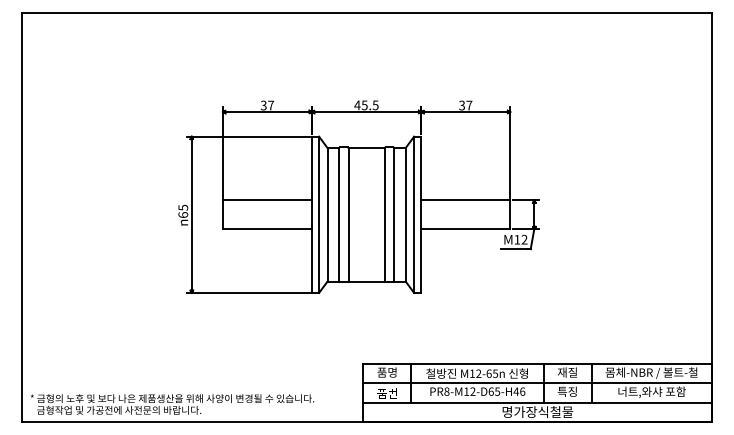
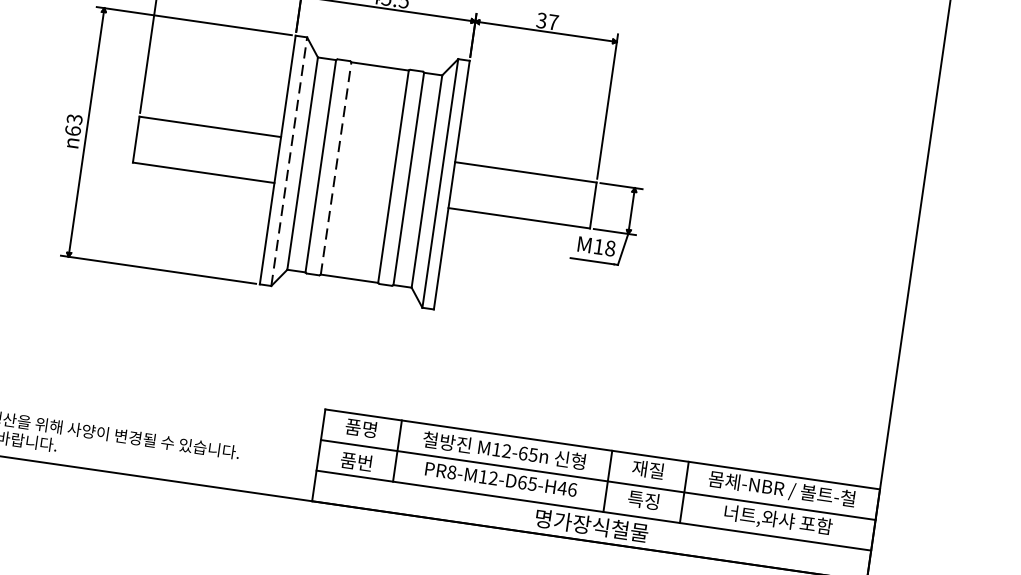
text: (182, 207) -> (73, 118), 65 -> 63
line: (319, 214) -> (289, 161), solid -> dashed
line: (348, 214) -> (336, 167), solid -> dashed
text: (524, 239) -> (610, 248), M12 -> M18

